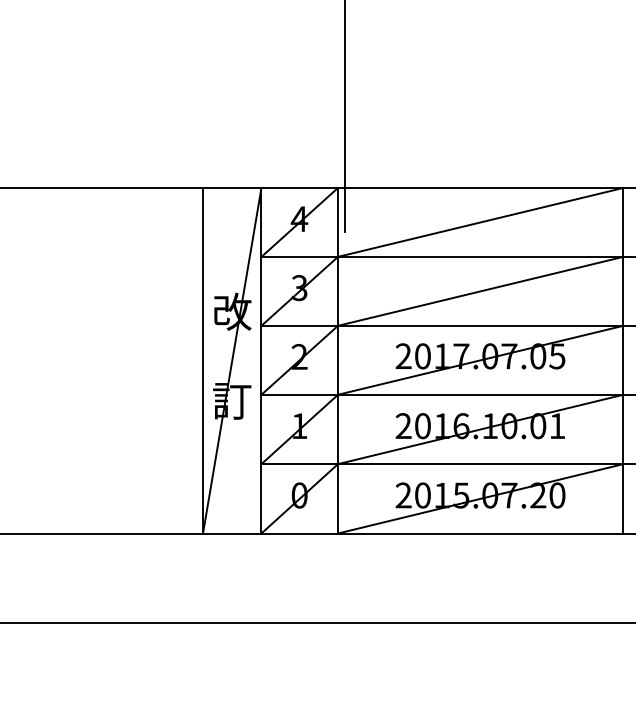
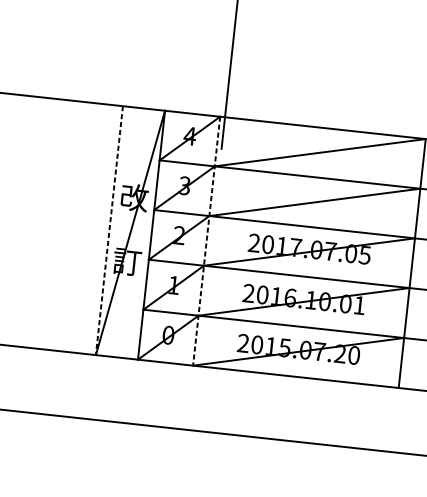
line: (203, 360) -> (109, 230), solid -> dashed
line: (338, 360) -> (207, 241), solid -> dashed

